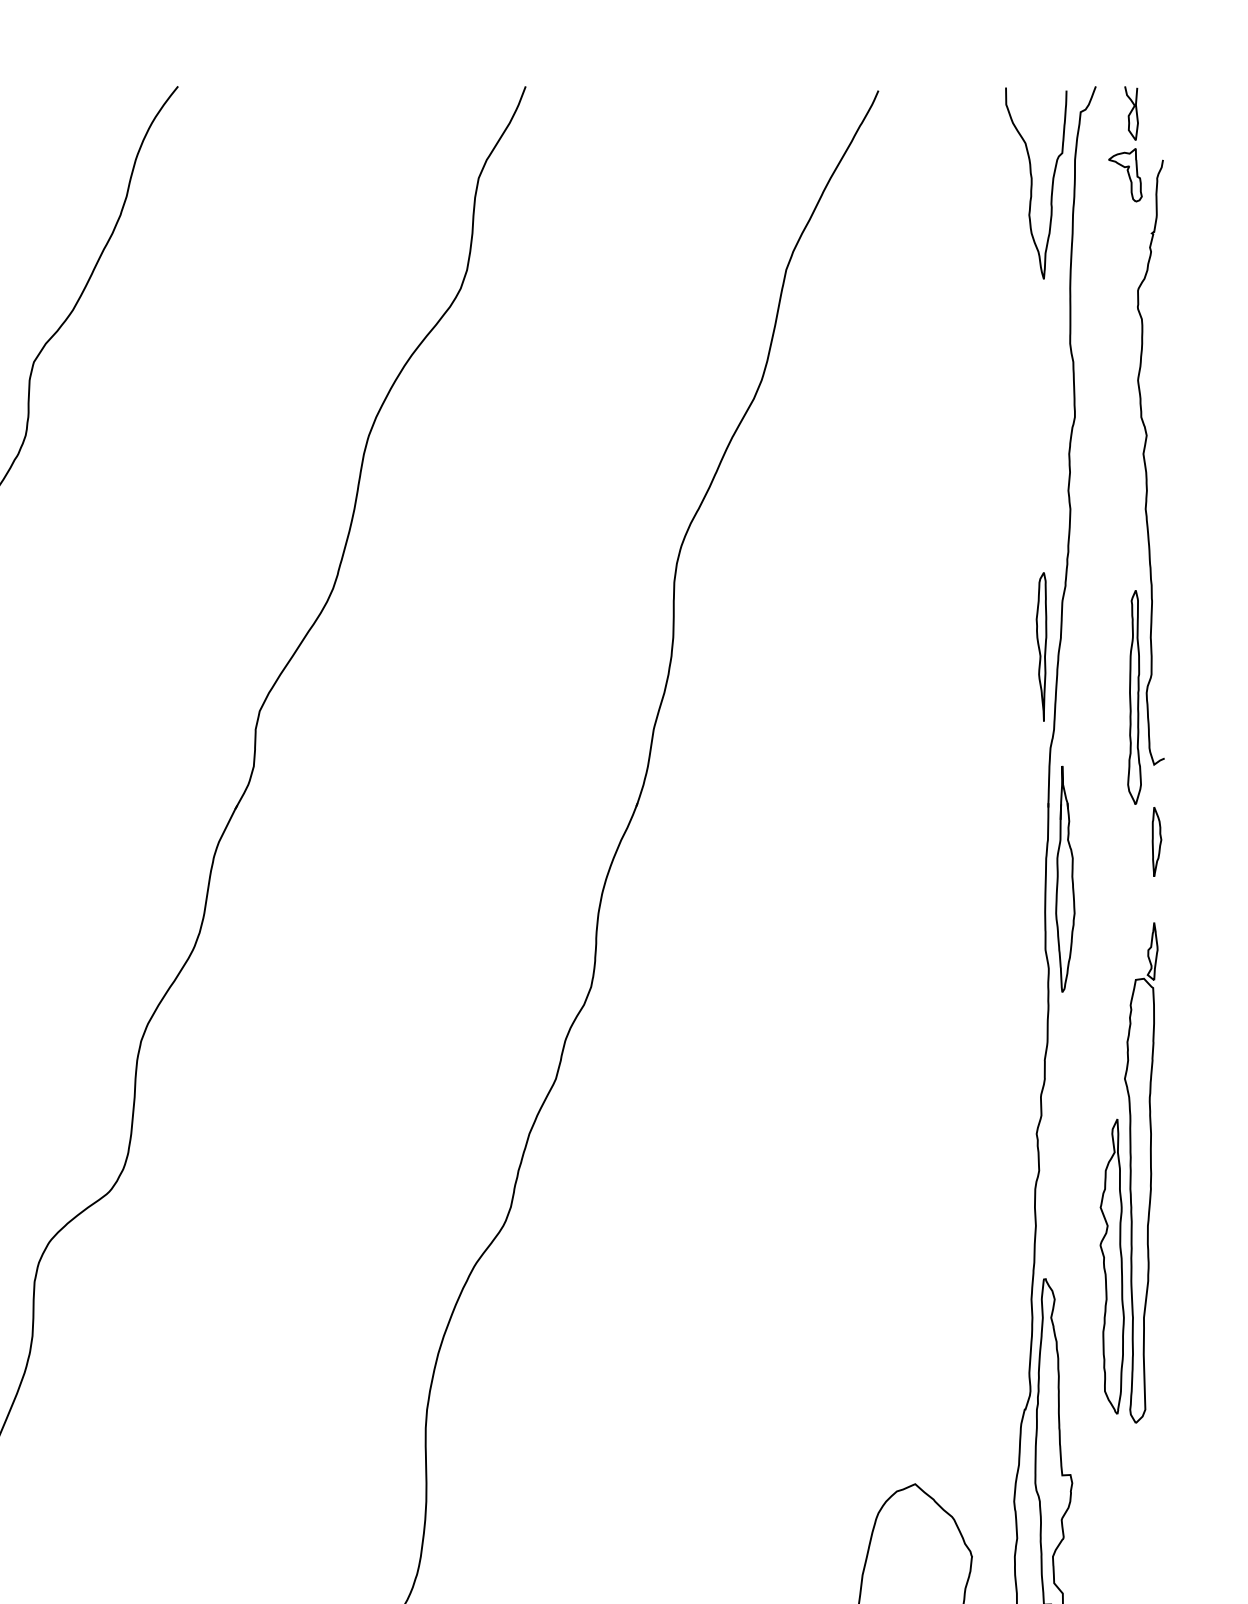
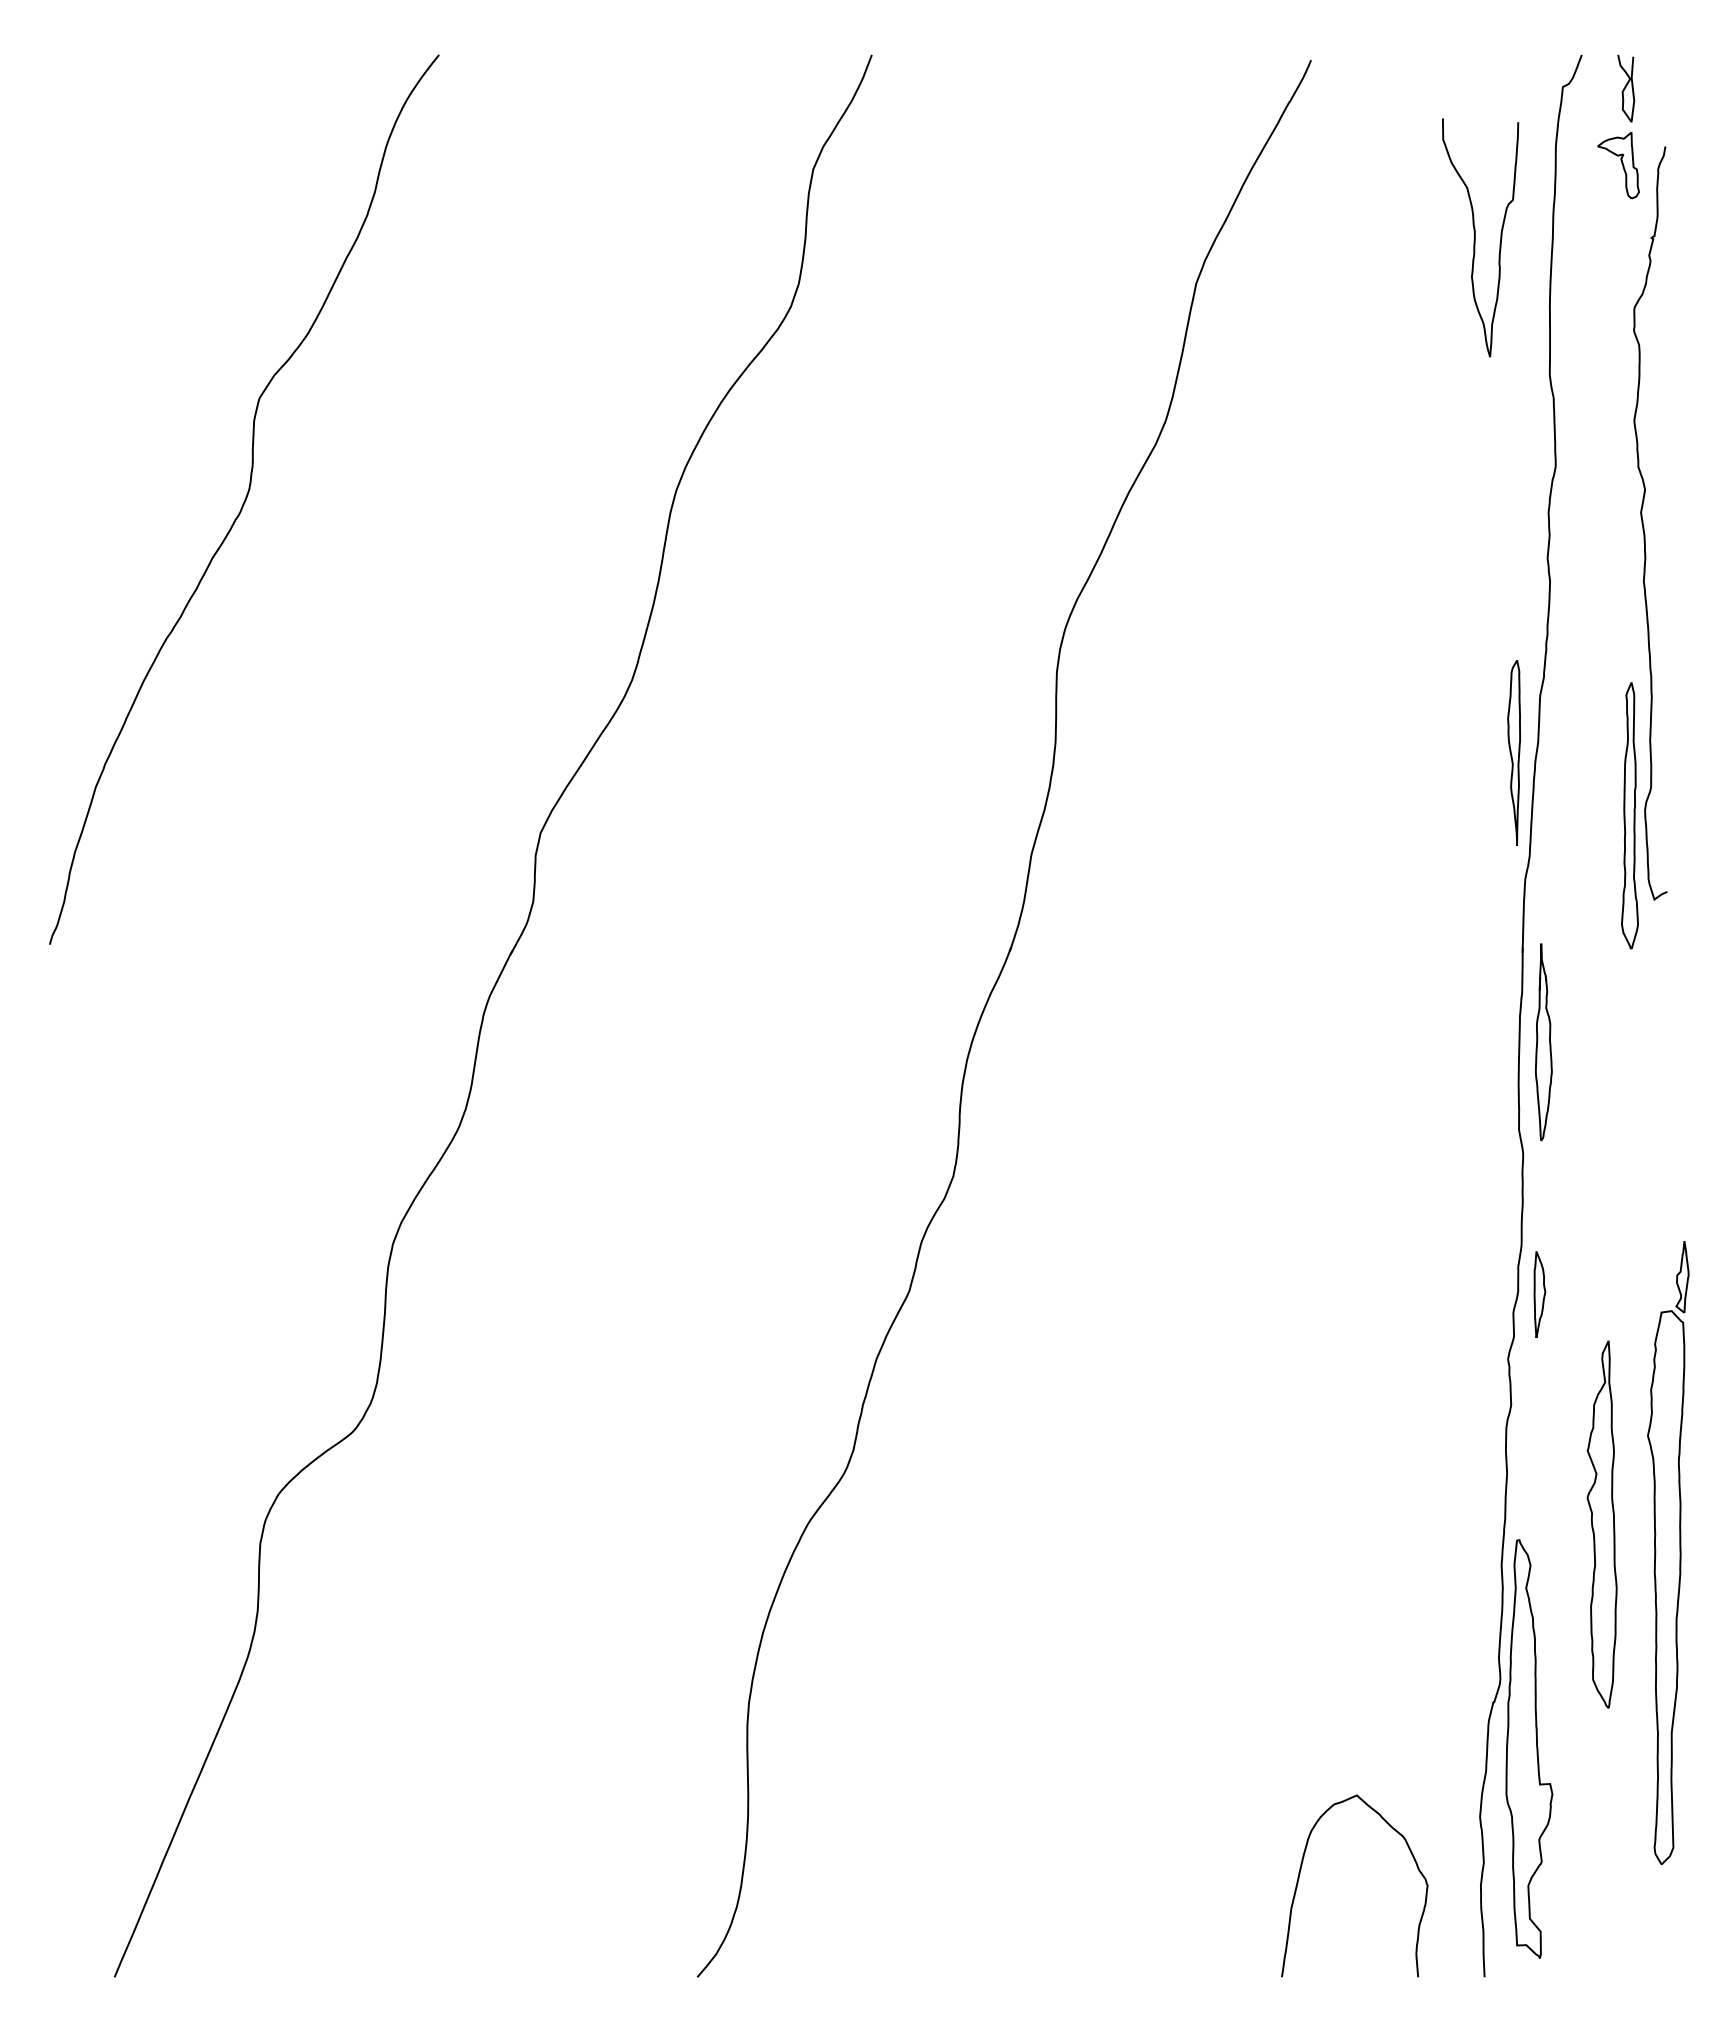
curve: (1032, 183) -> (1475, 237), moved
part: (1156, 841) -> (1539, 1294), moved
part: (1065, 879) -> (1543, 1042), size x0.7
part: (1141, 1172) -> (1668, 1552), moved

